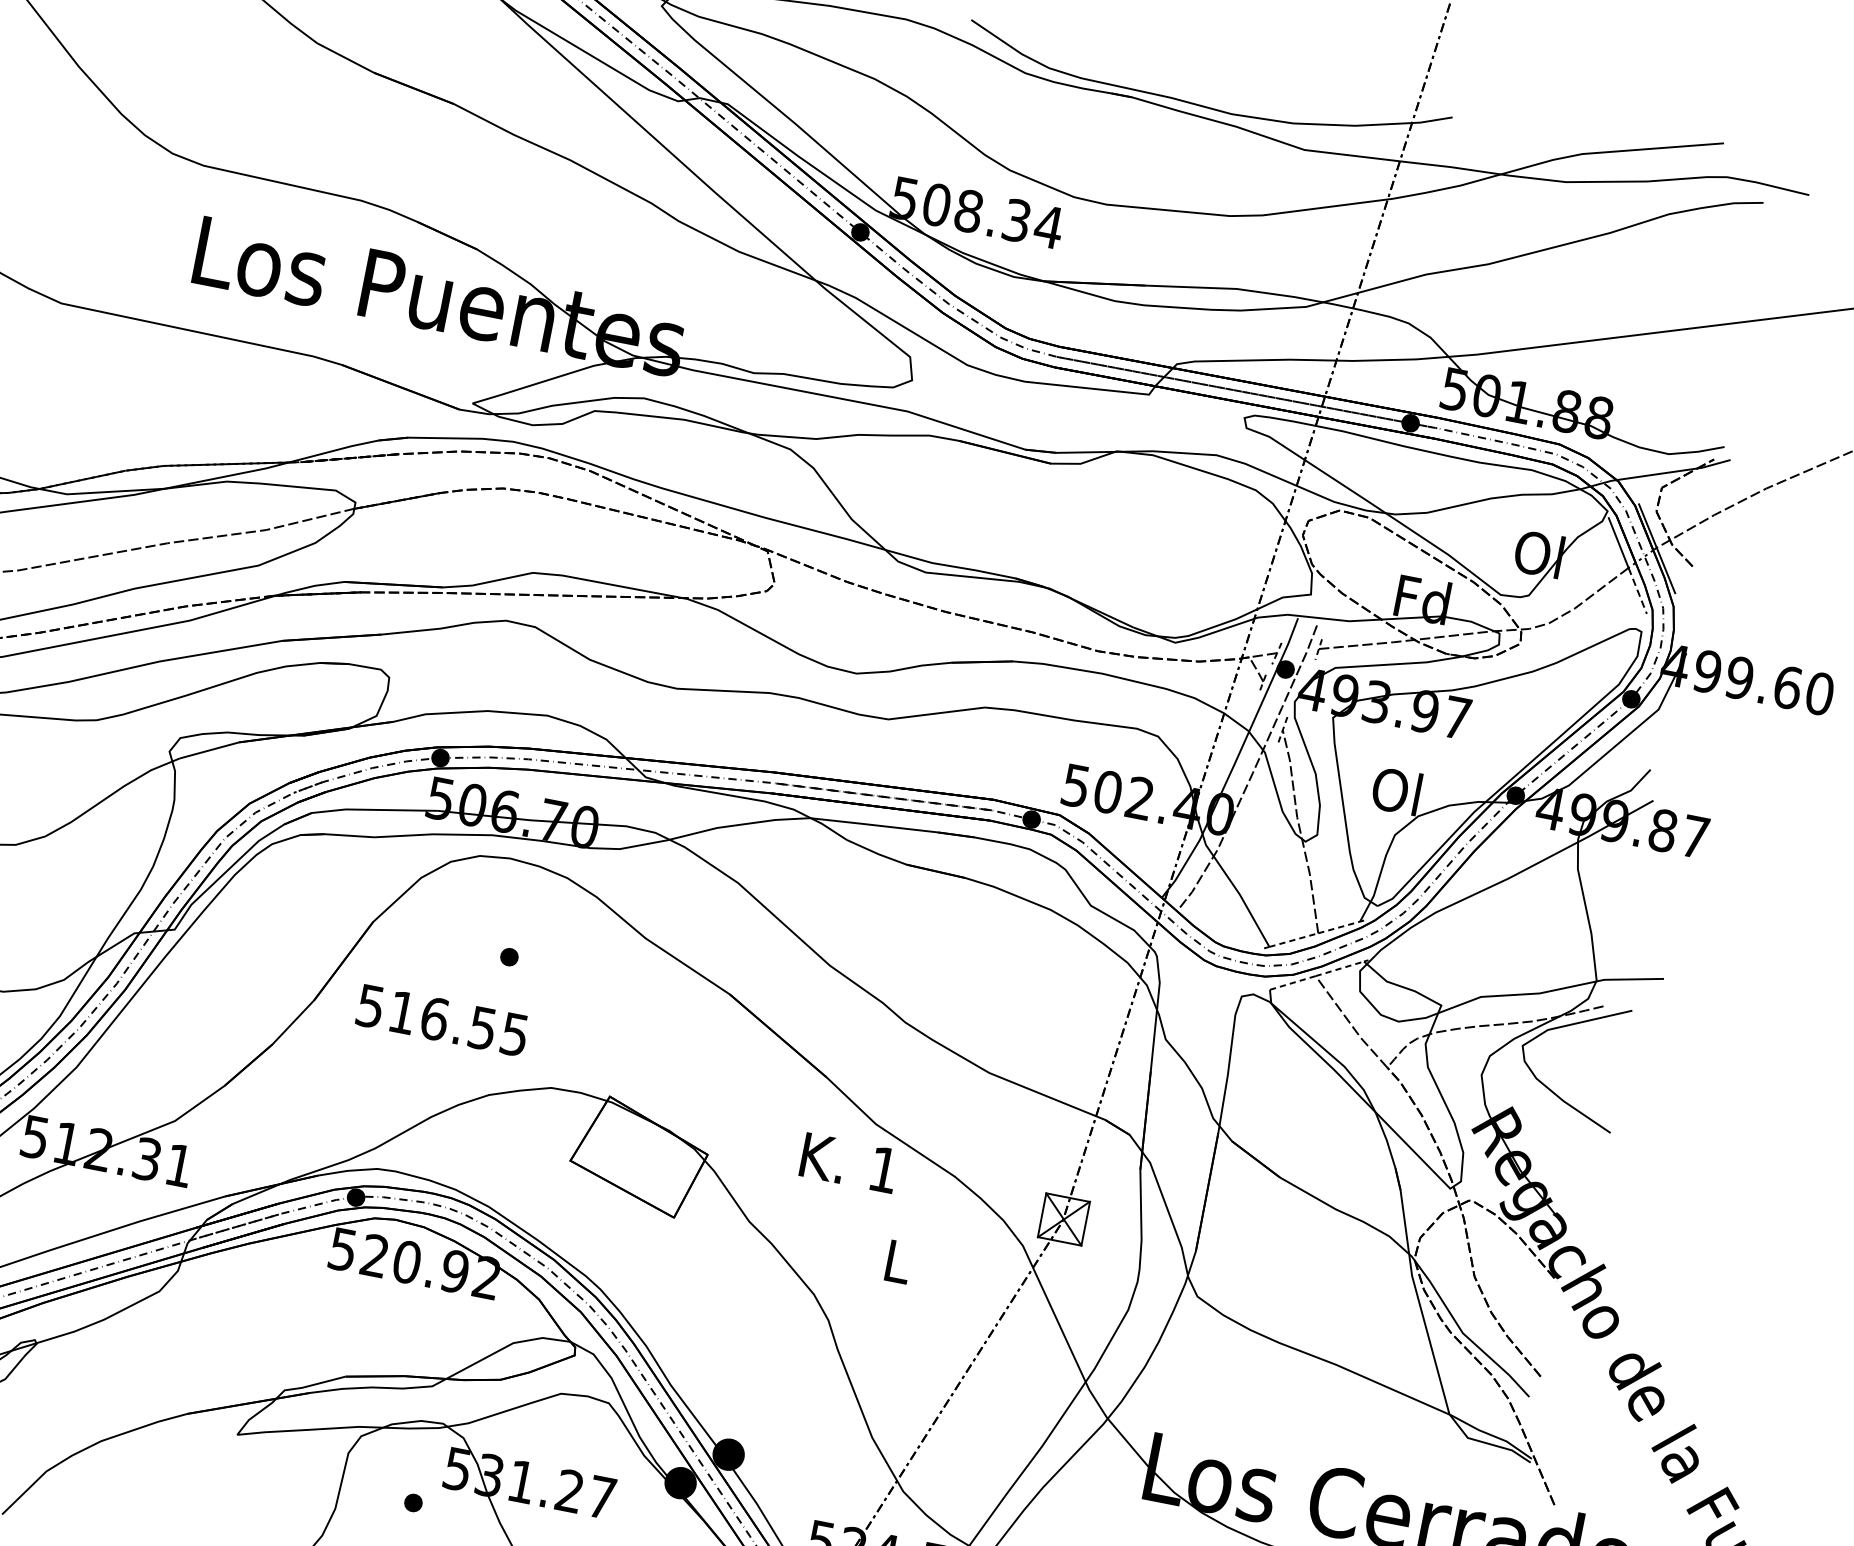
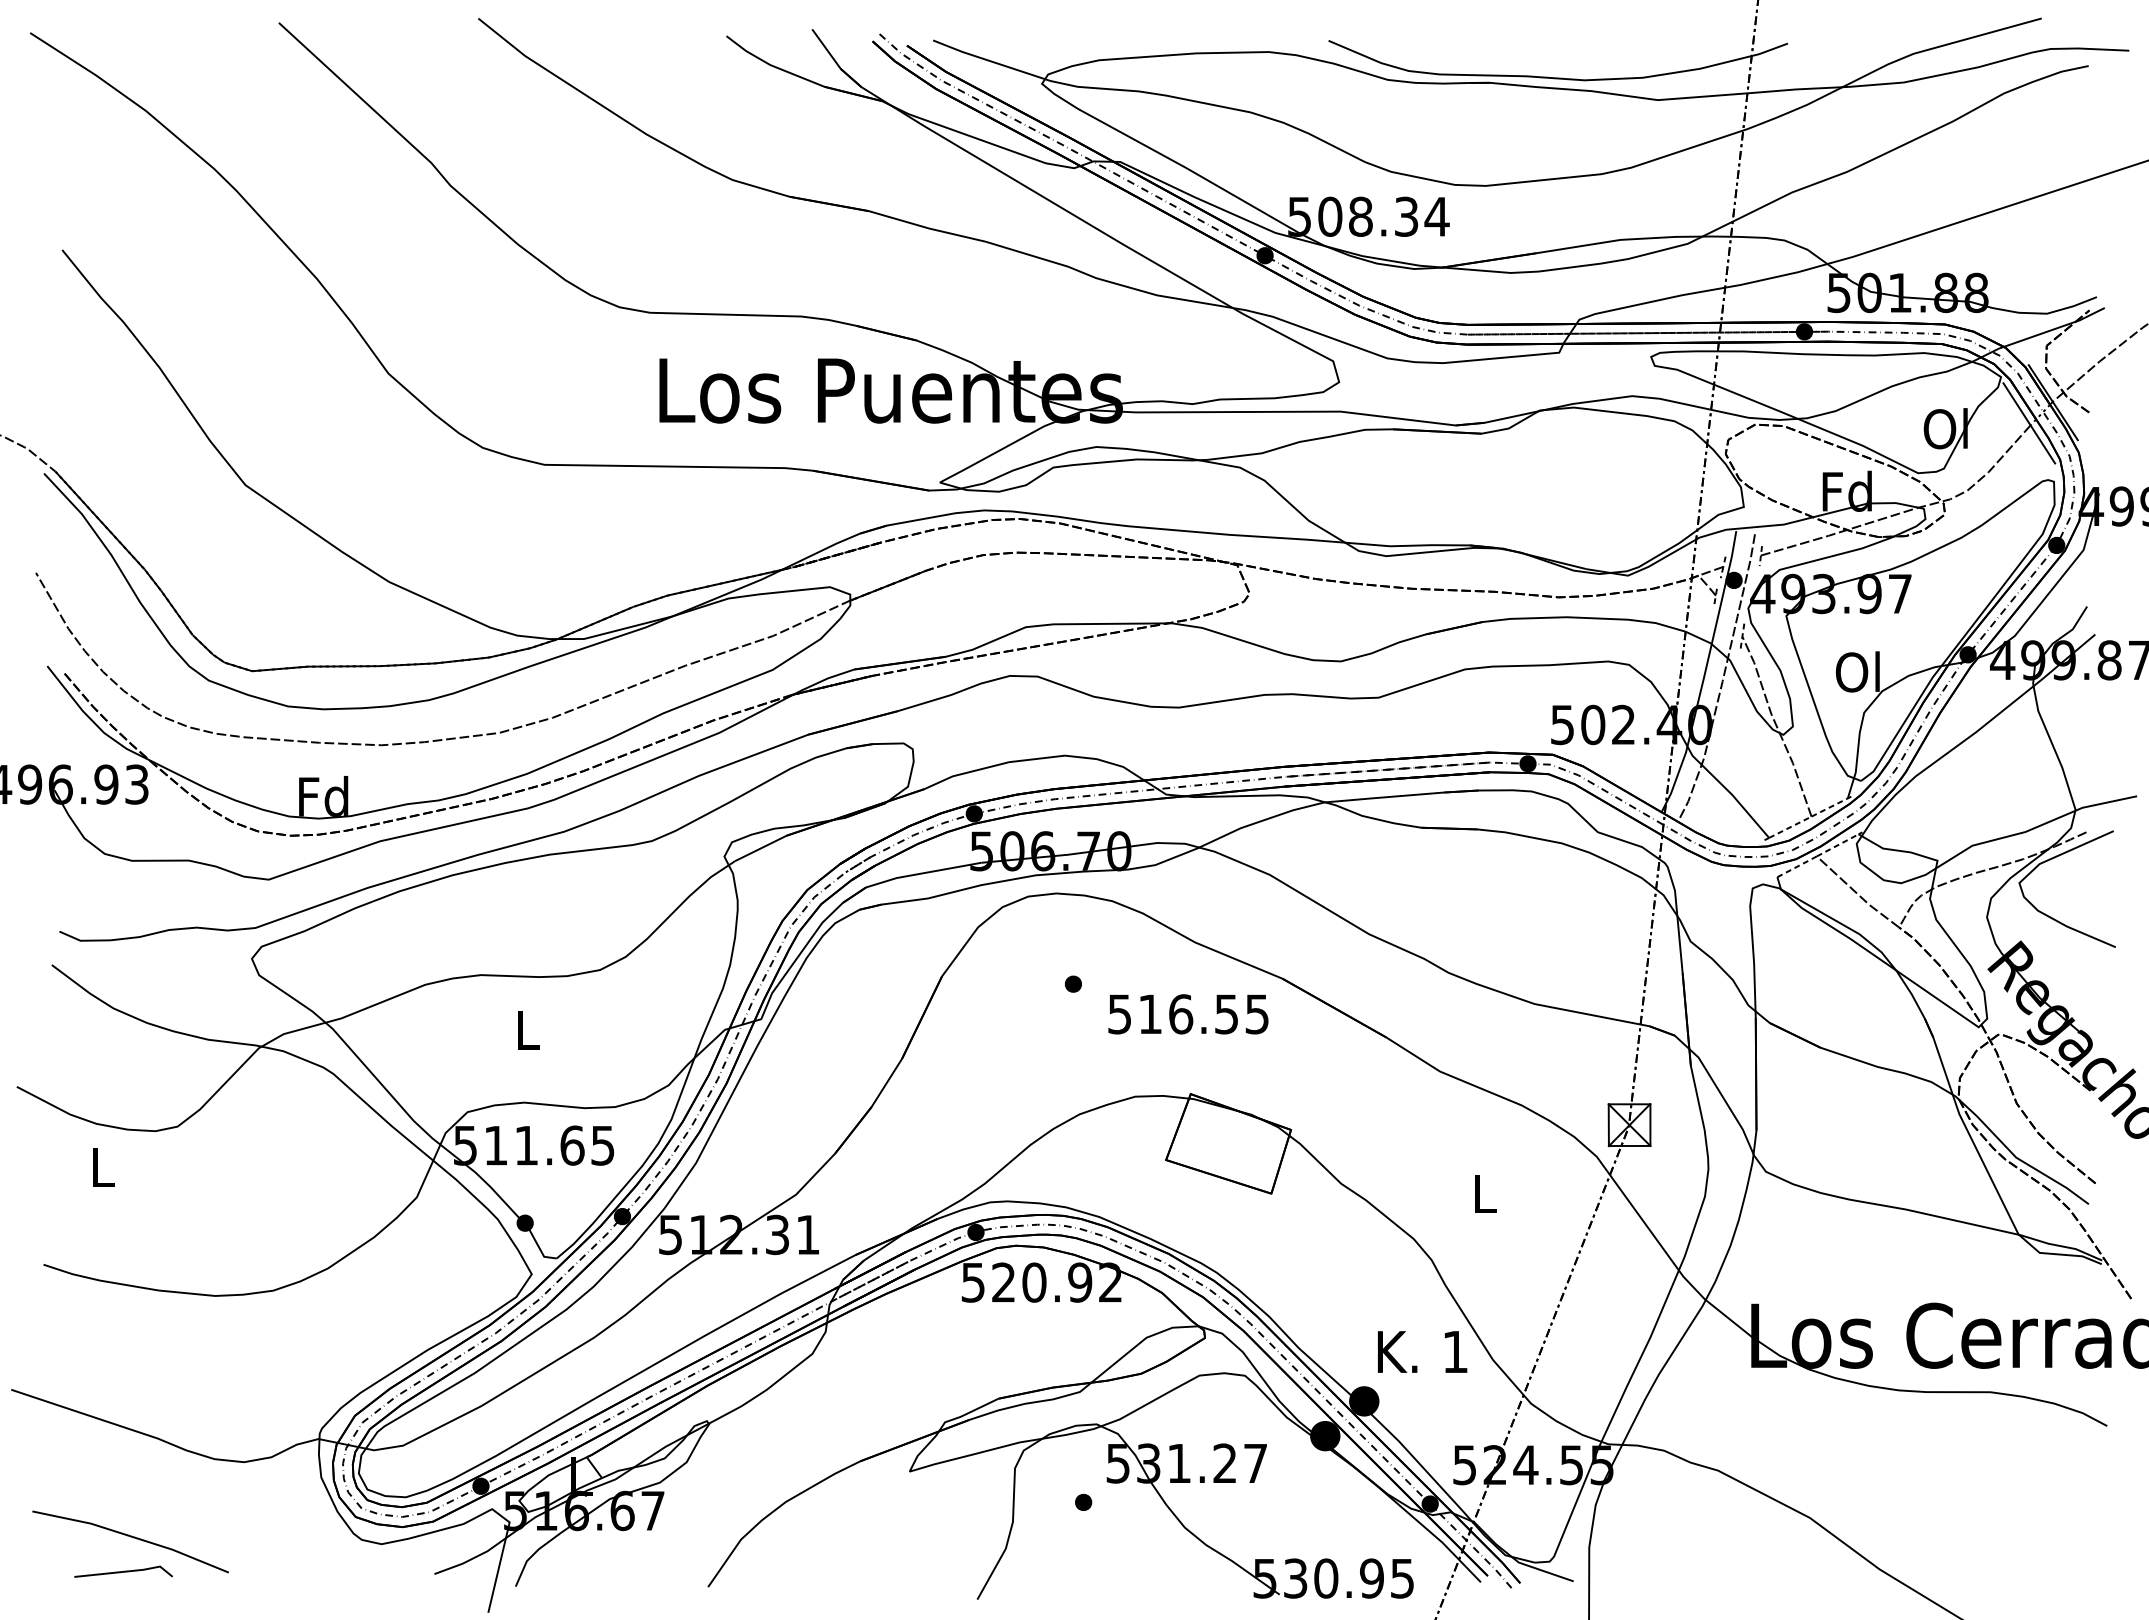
line: (1638, 591) -> (2043, 445), dashed -> solid
text: (442, 1020) -> (1188, 1014), moved
text: (849, 1162) -> (1422, 1351), moved

